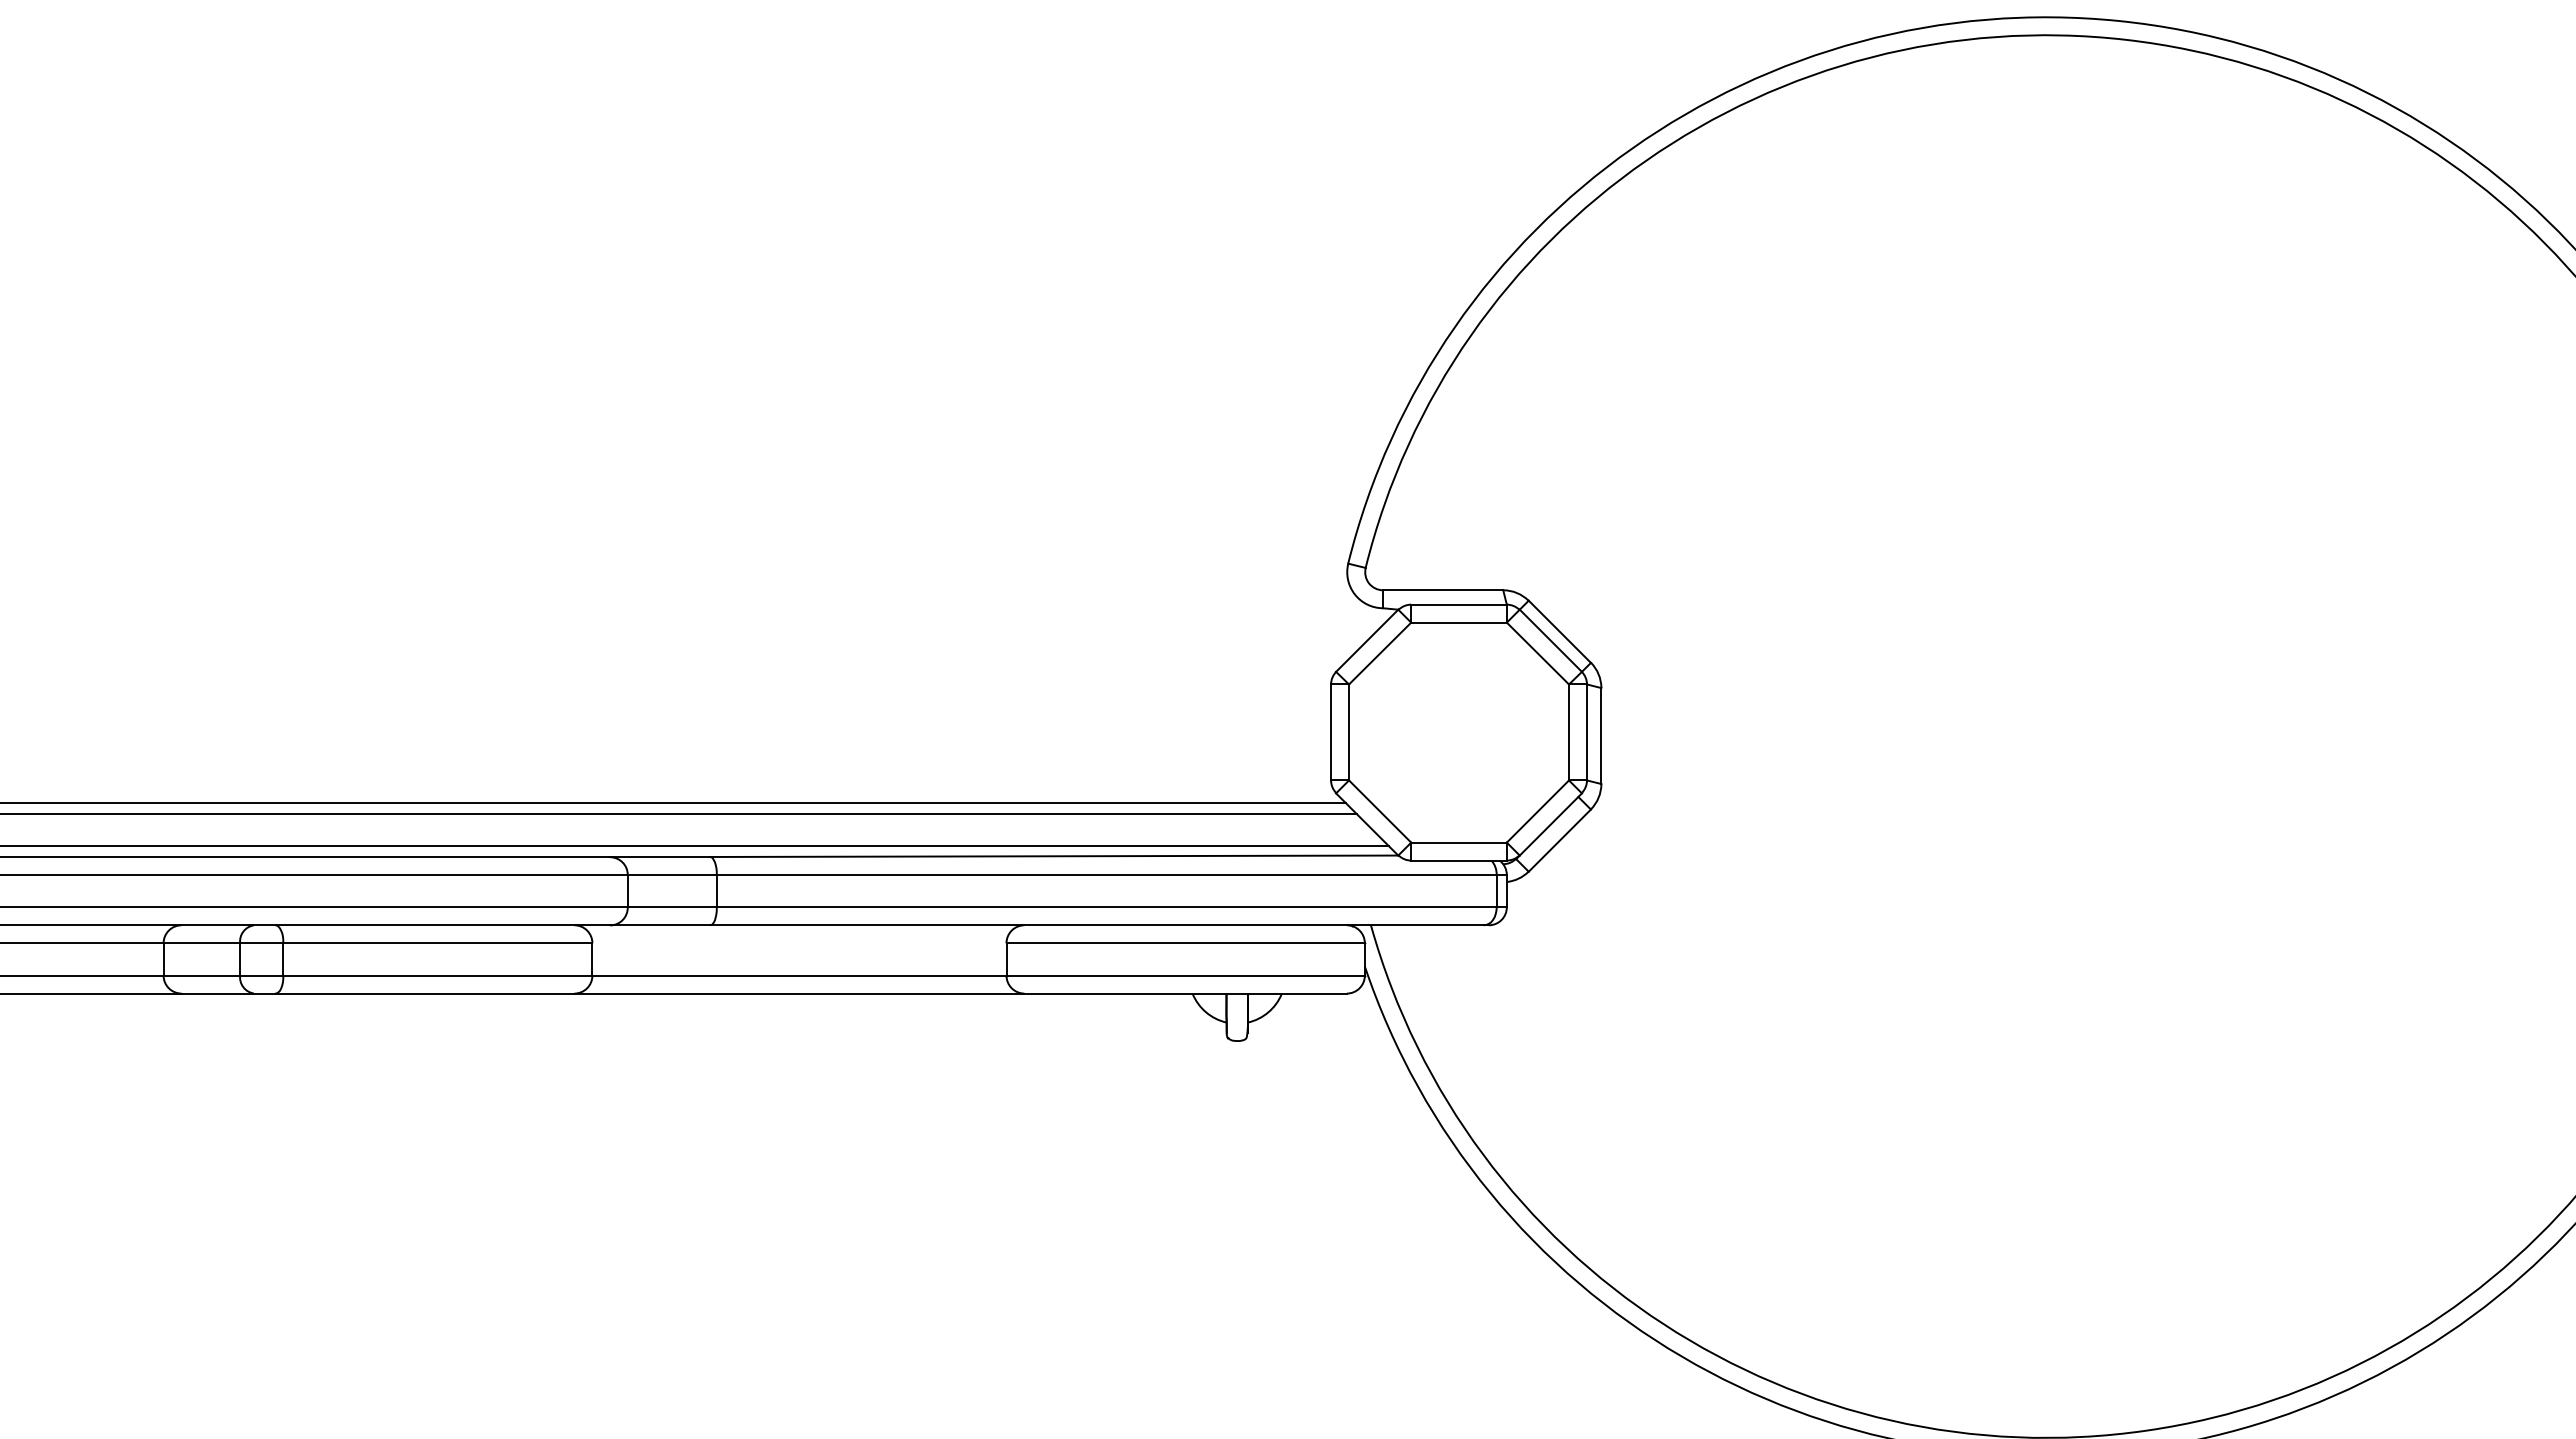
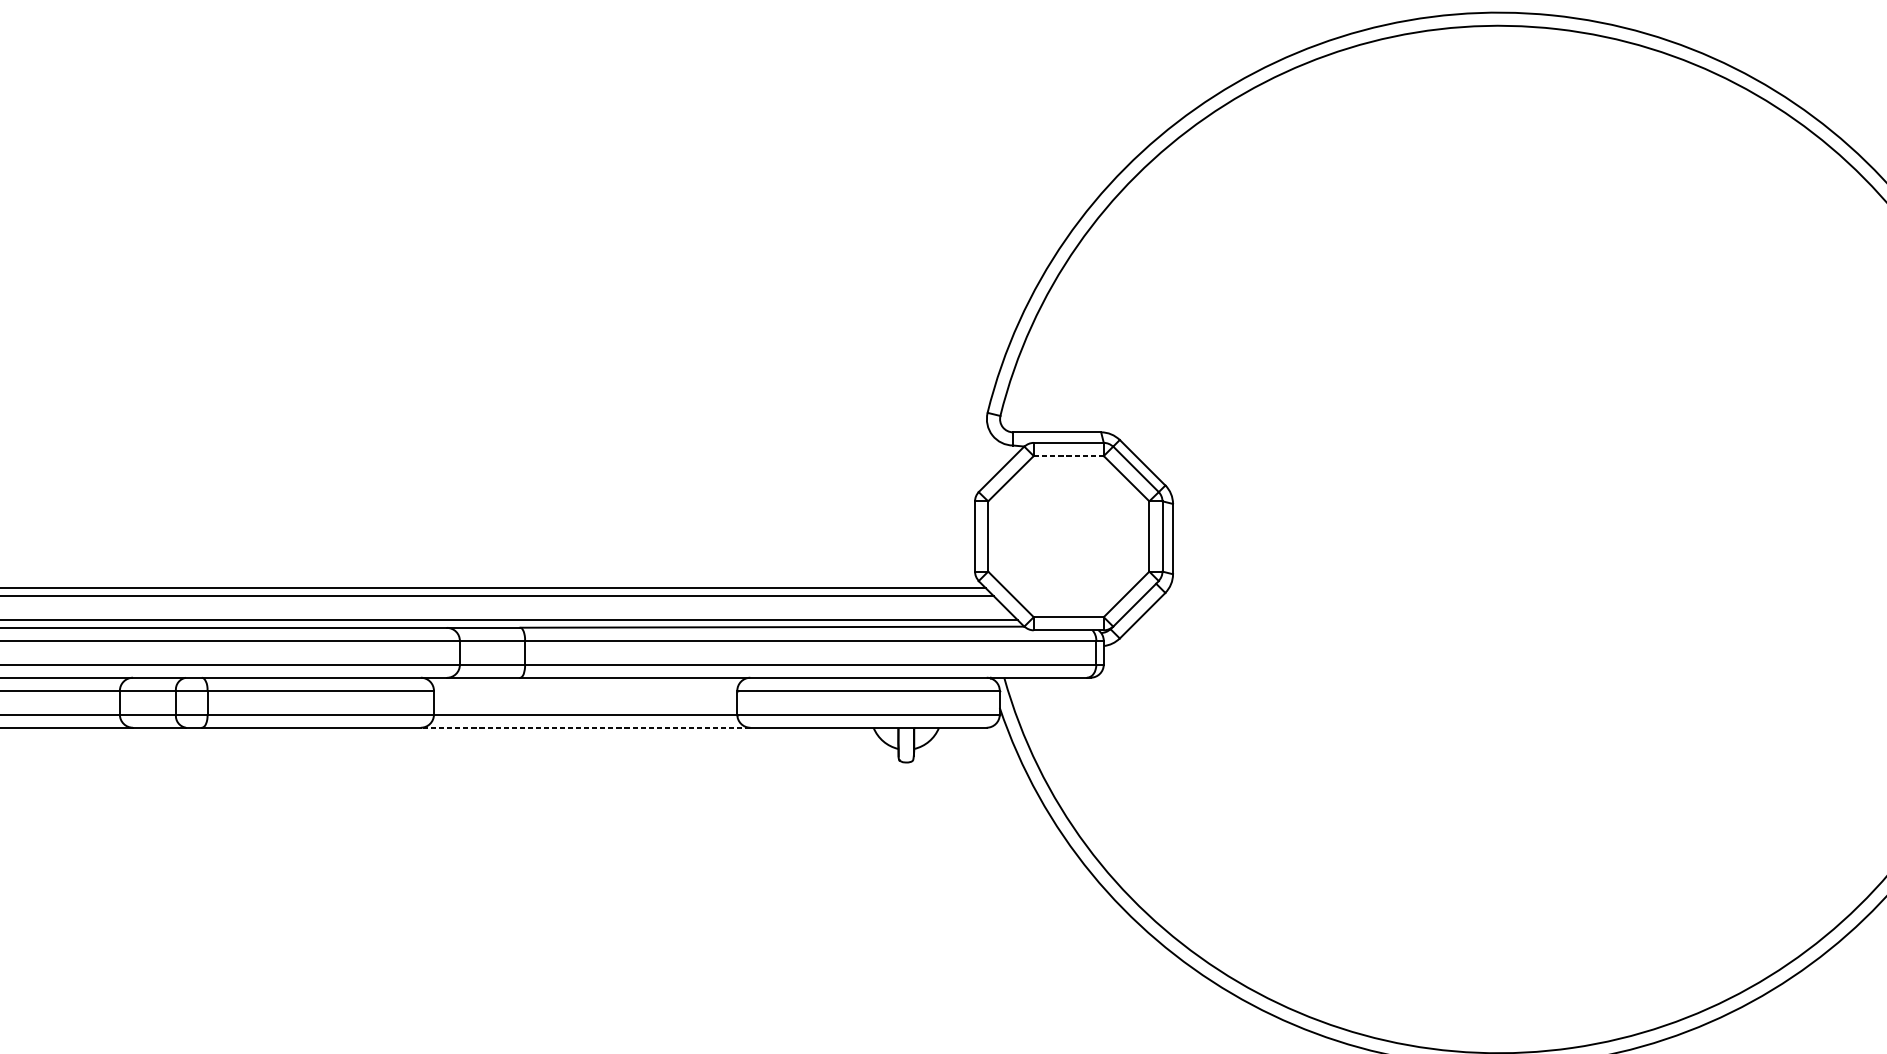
line: (1459, 622) -> (1069, 455), solid -> dashed
line: (798, 993) -> (584, 727), solid -> dashed

